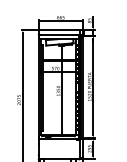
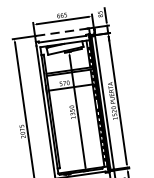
line: (58, 30) -> (61, 32), solid -> dashed

